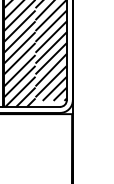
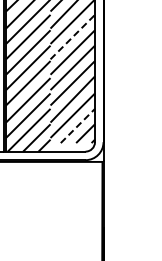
line: (51, 25) -> (73, 36), solid -> dashed
line: (55, 88) -> (78, 125), solid -> dashed

